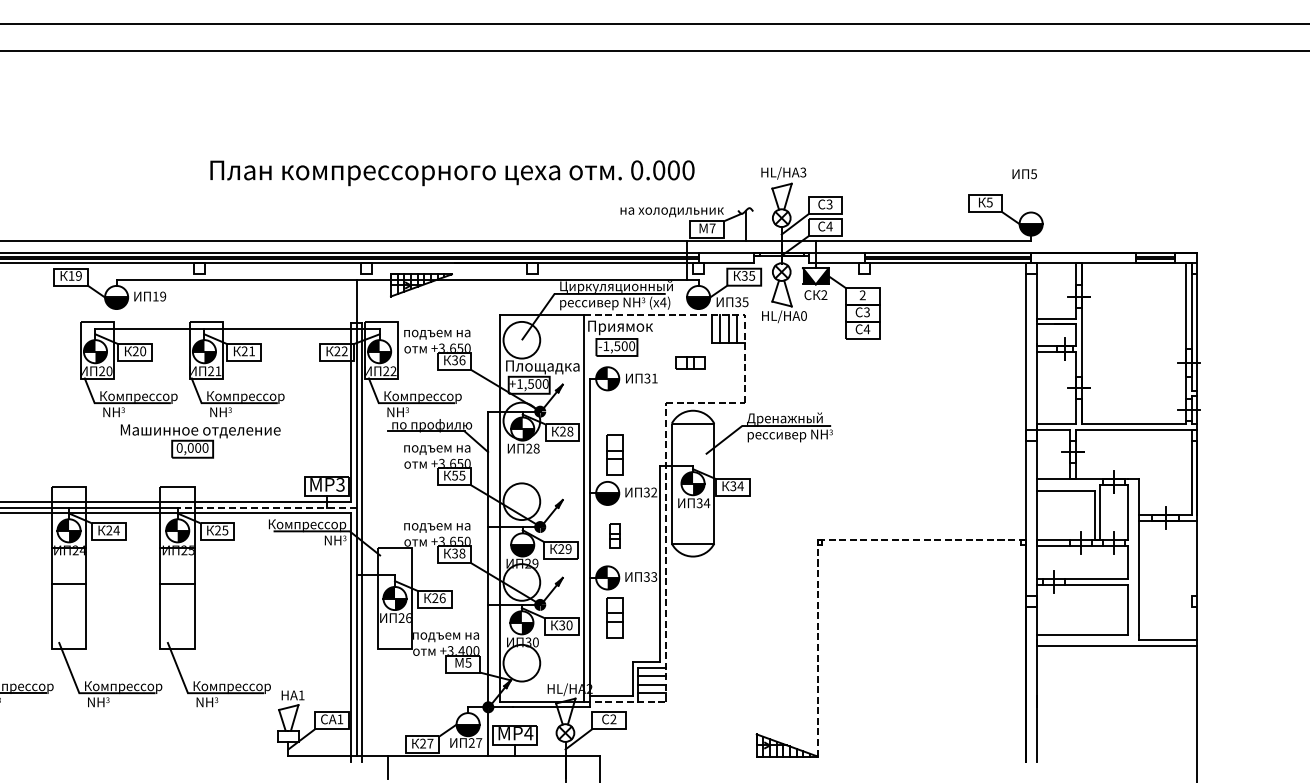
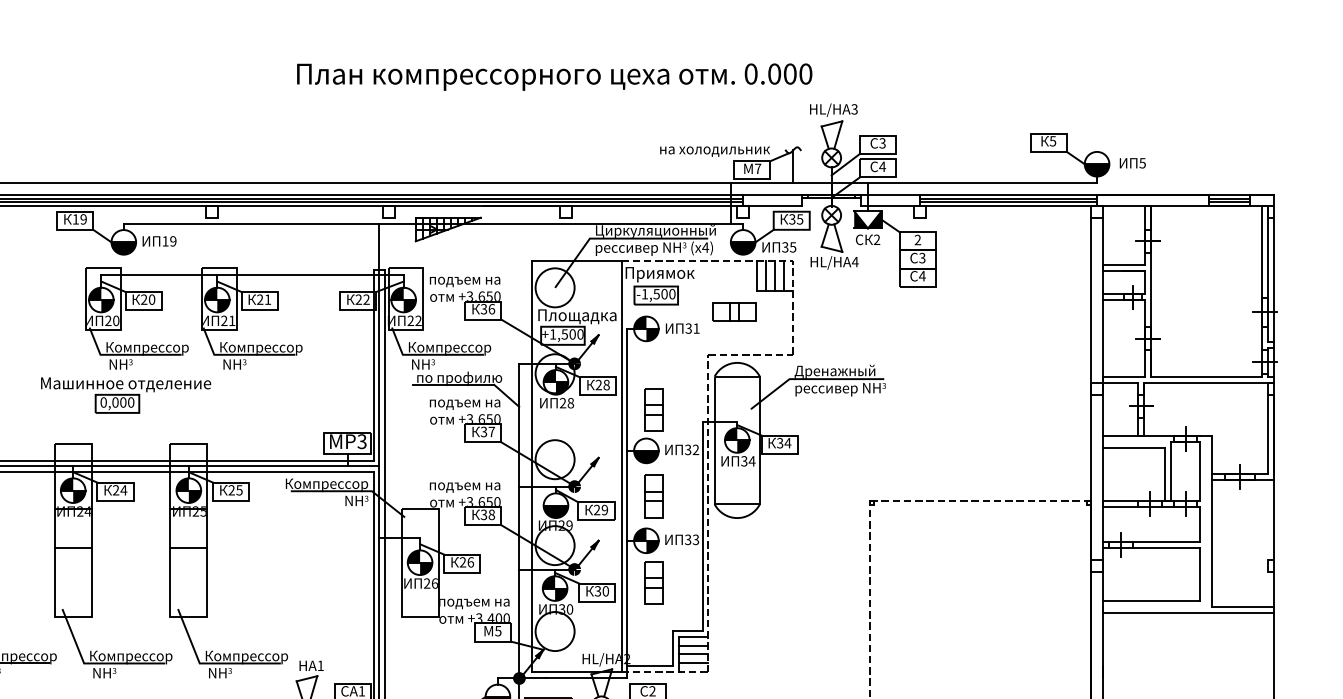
text: (452, 173) -> (554, 77), moved
text: (1024, 174) -> (1132, 163), moved
text: (803, 315) -> (854, 261), HL/HA0 -> HL/HA4
part: (690, 362) -> (734, 311), size x1.43
part: (200, 441) -> (125, 395), moved
text: (458, 475) -> (487, 431), 55 -> 37
line: (266, 507) -> (283, 465), dashed -> solid
part: (614, 535) -> (653, 495), size x1.67

